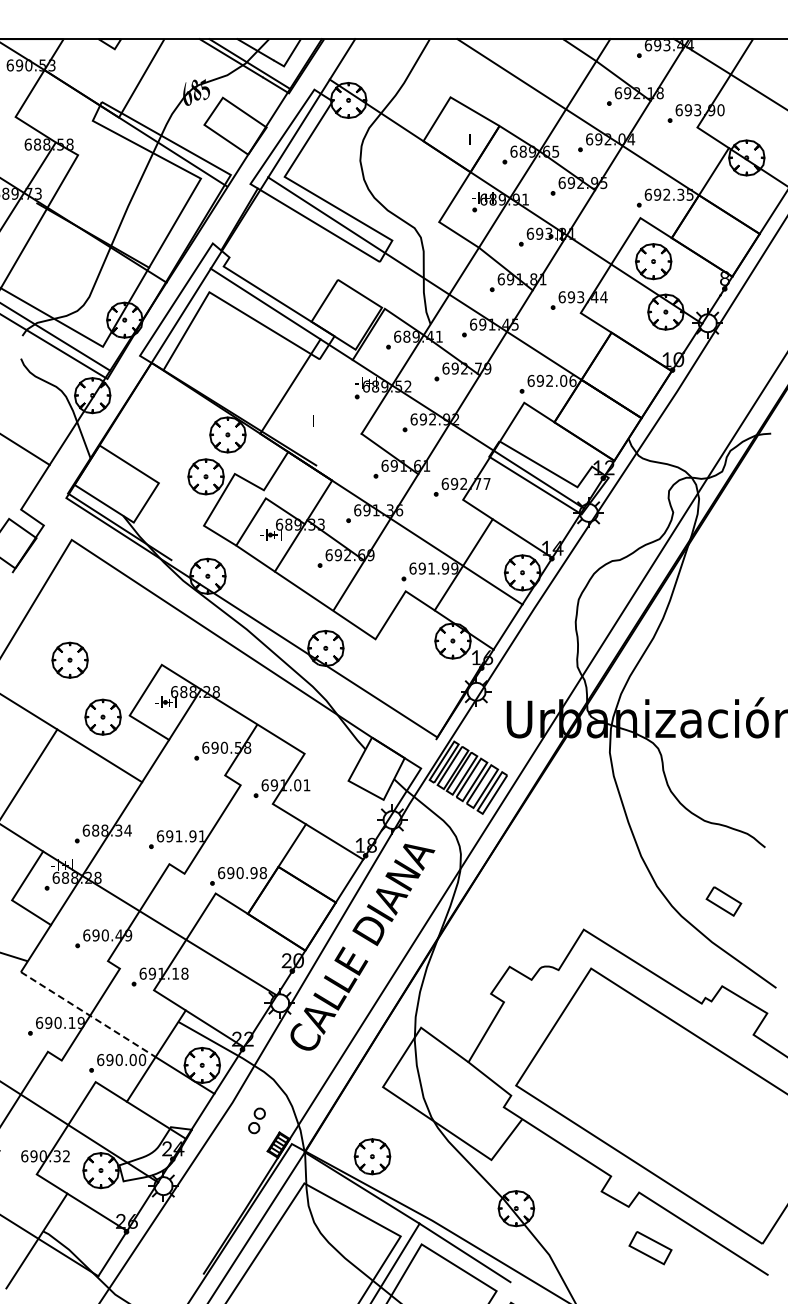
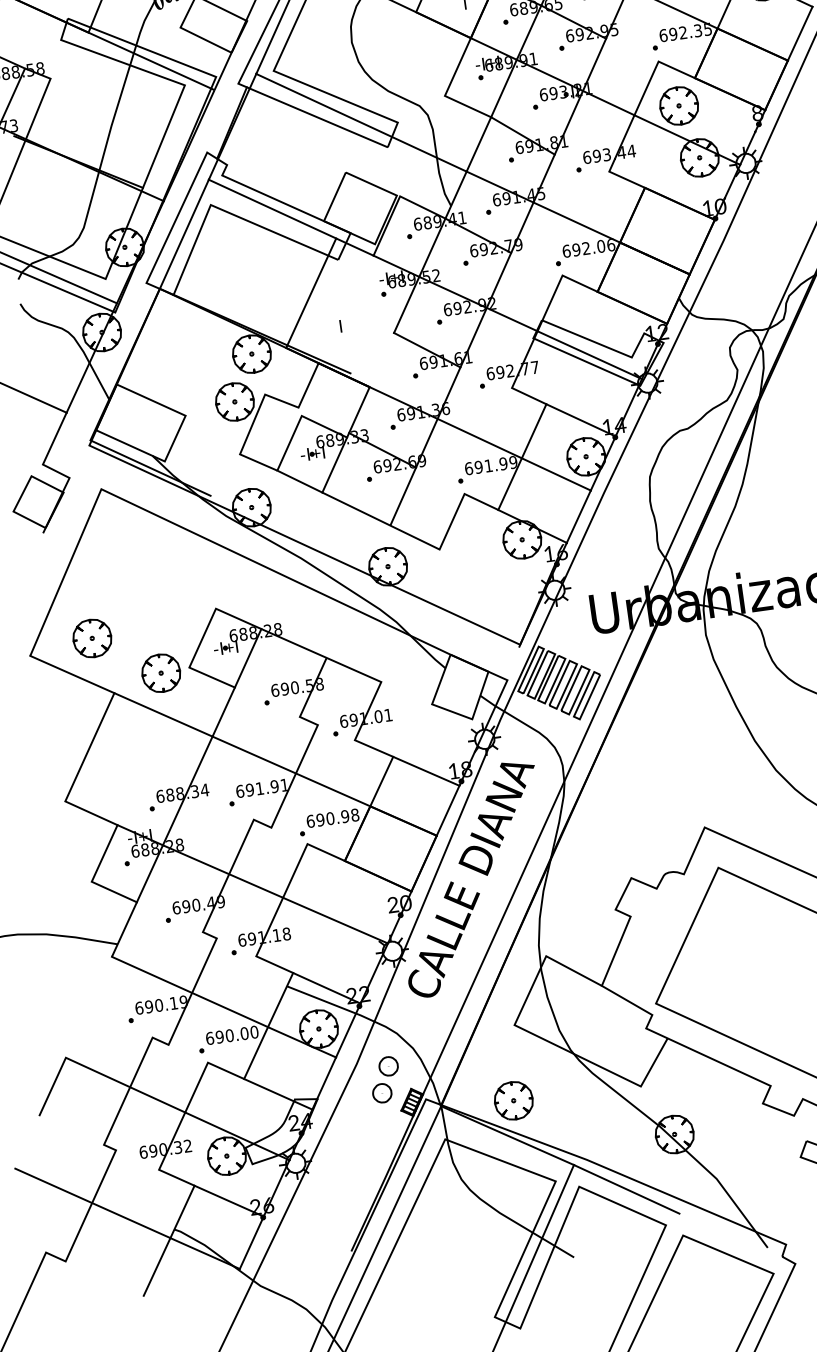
part: (69, 659) -> (91, 637), moved
line: (210, 824) -> (291, 771), added
line: (88, 1014) -> (190, 991), dashed -> solid
part: (256, 1120) -> (384, 1079), size x1.67

